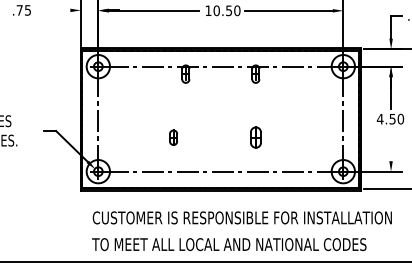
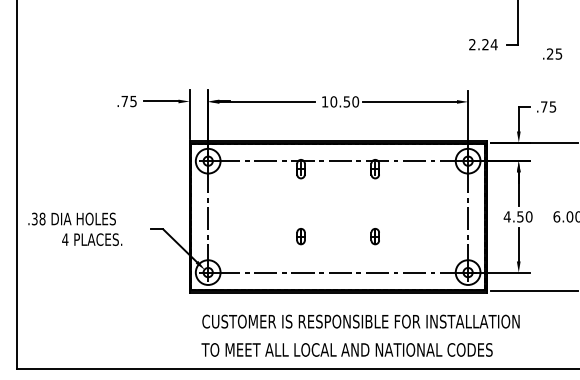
line: (53, 10) -> (160, 101), added
part: (173, 137) -> (300, 236), moved
part: (255, 137) -> (374, 236), size x0.71
line: (390, 145) -> (518, 244), added

